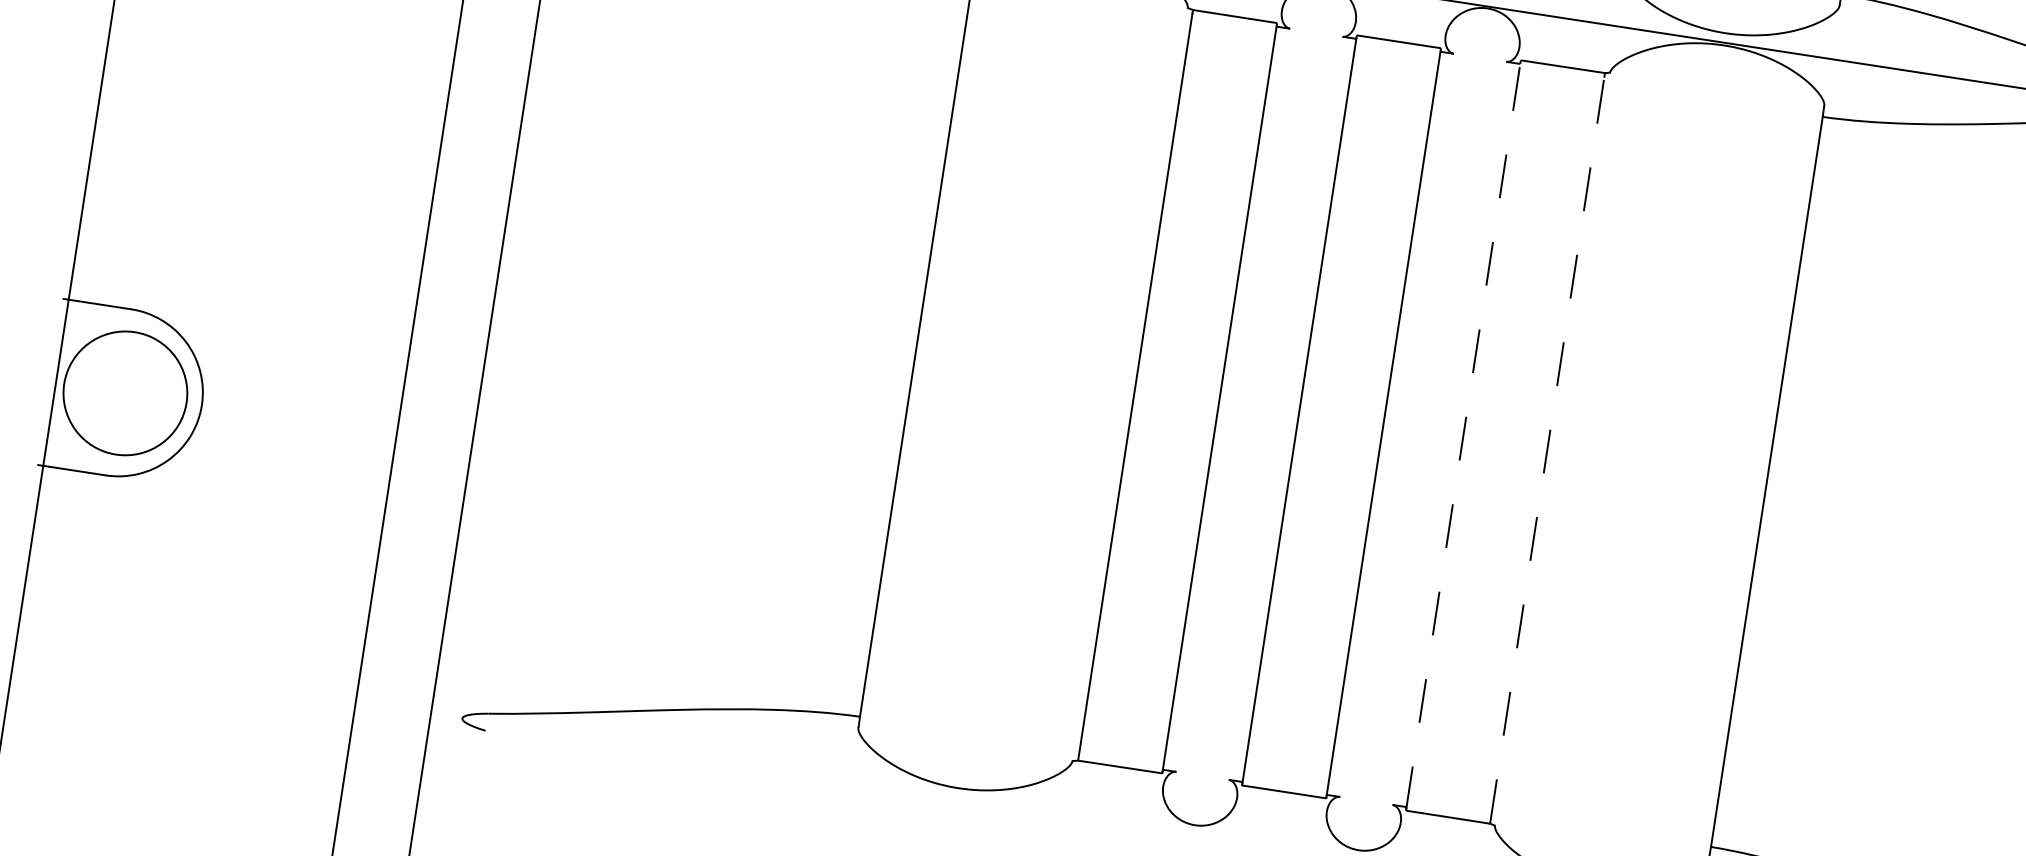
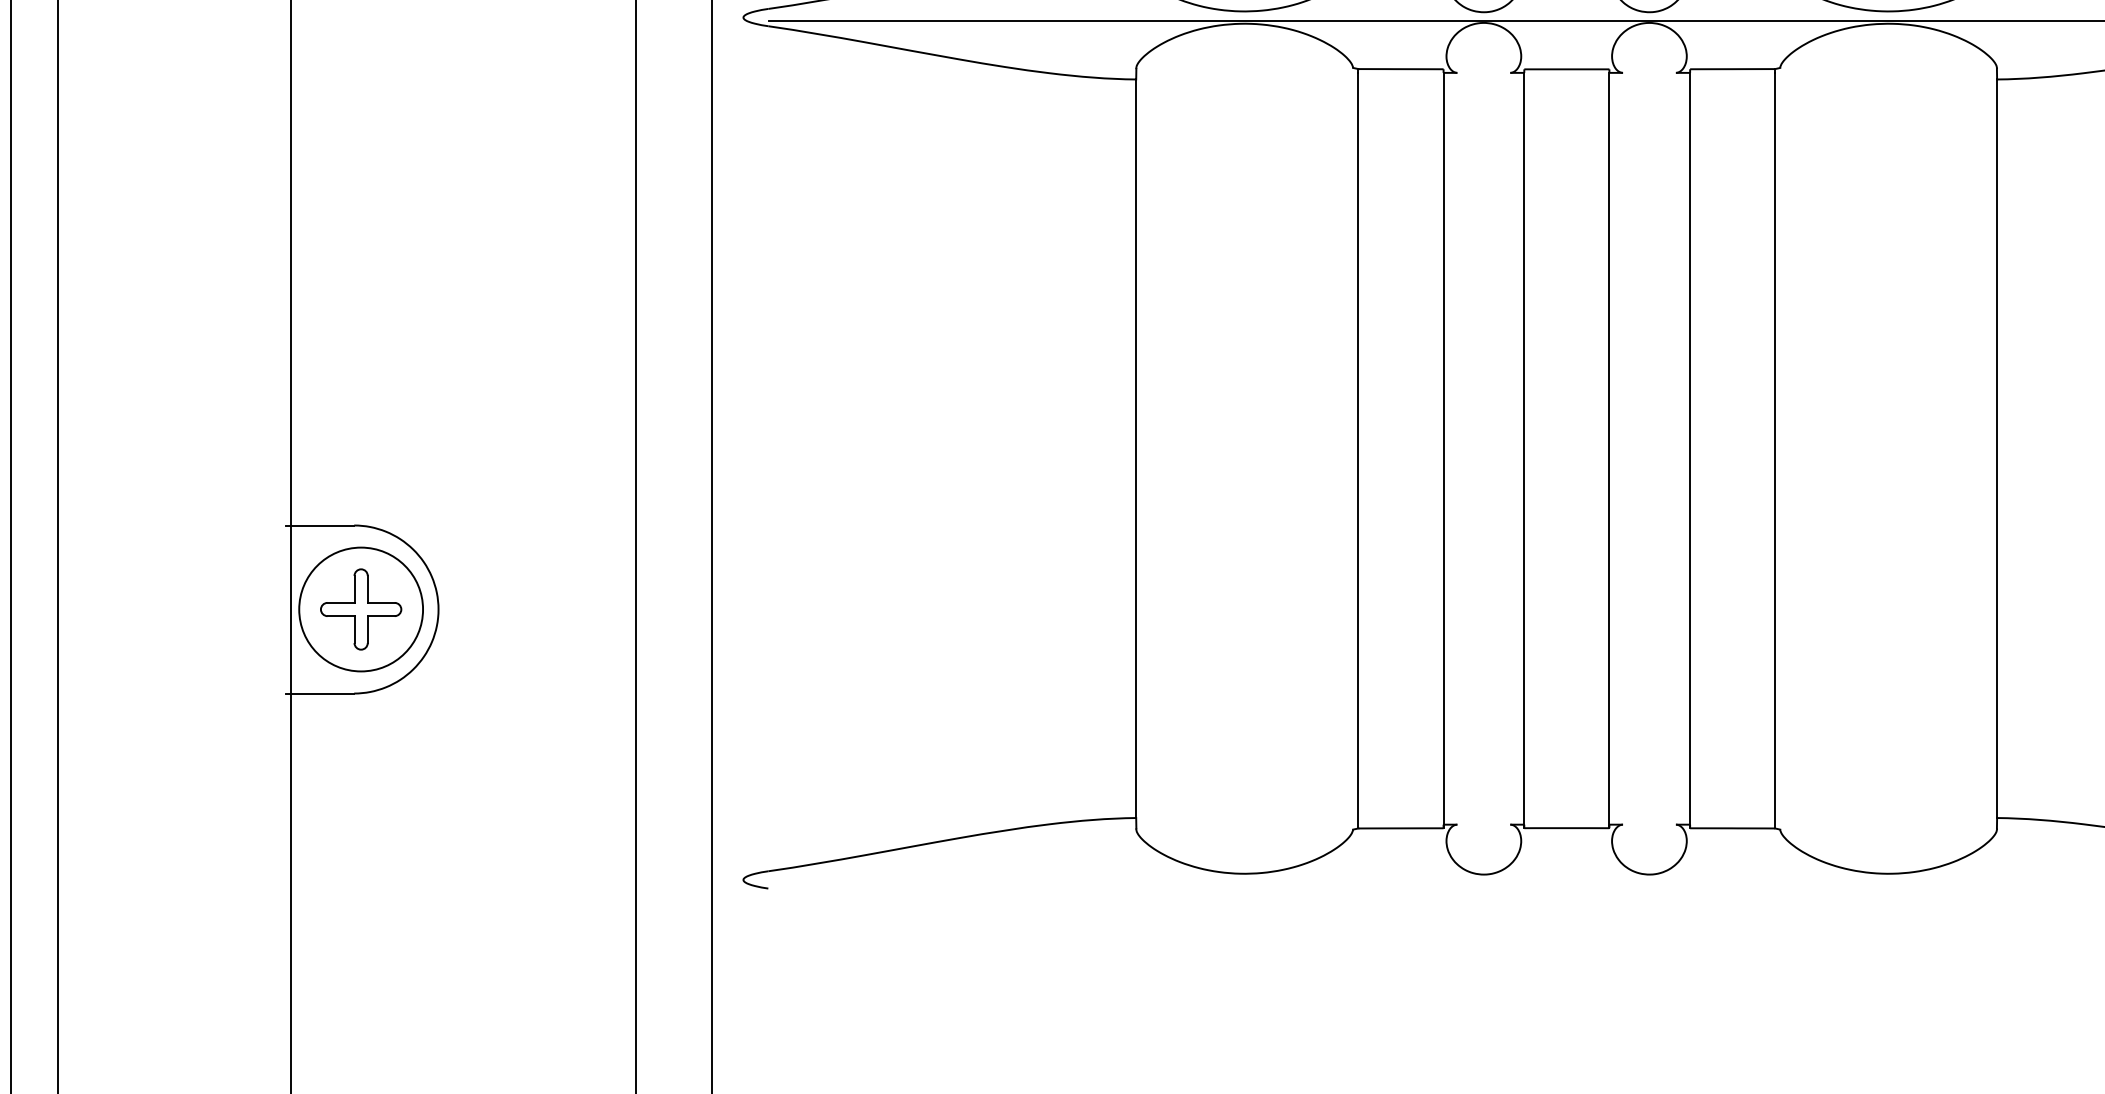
part: (125, 393) -> (361, 609), added
line: (1463, 436) -> (1690, 449), dashed -> solid
line: (1547, 449) -> (1775, 449), dashed -> solid

